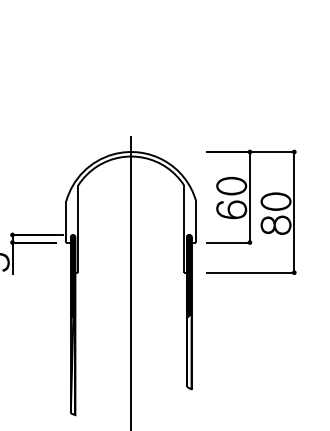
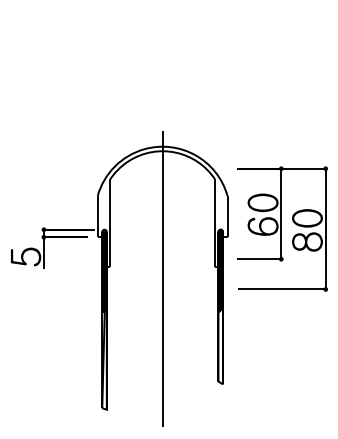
part: (251, 211) -> (282, 228), moved

